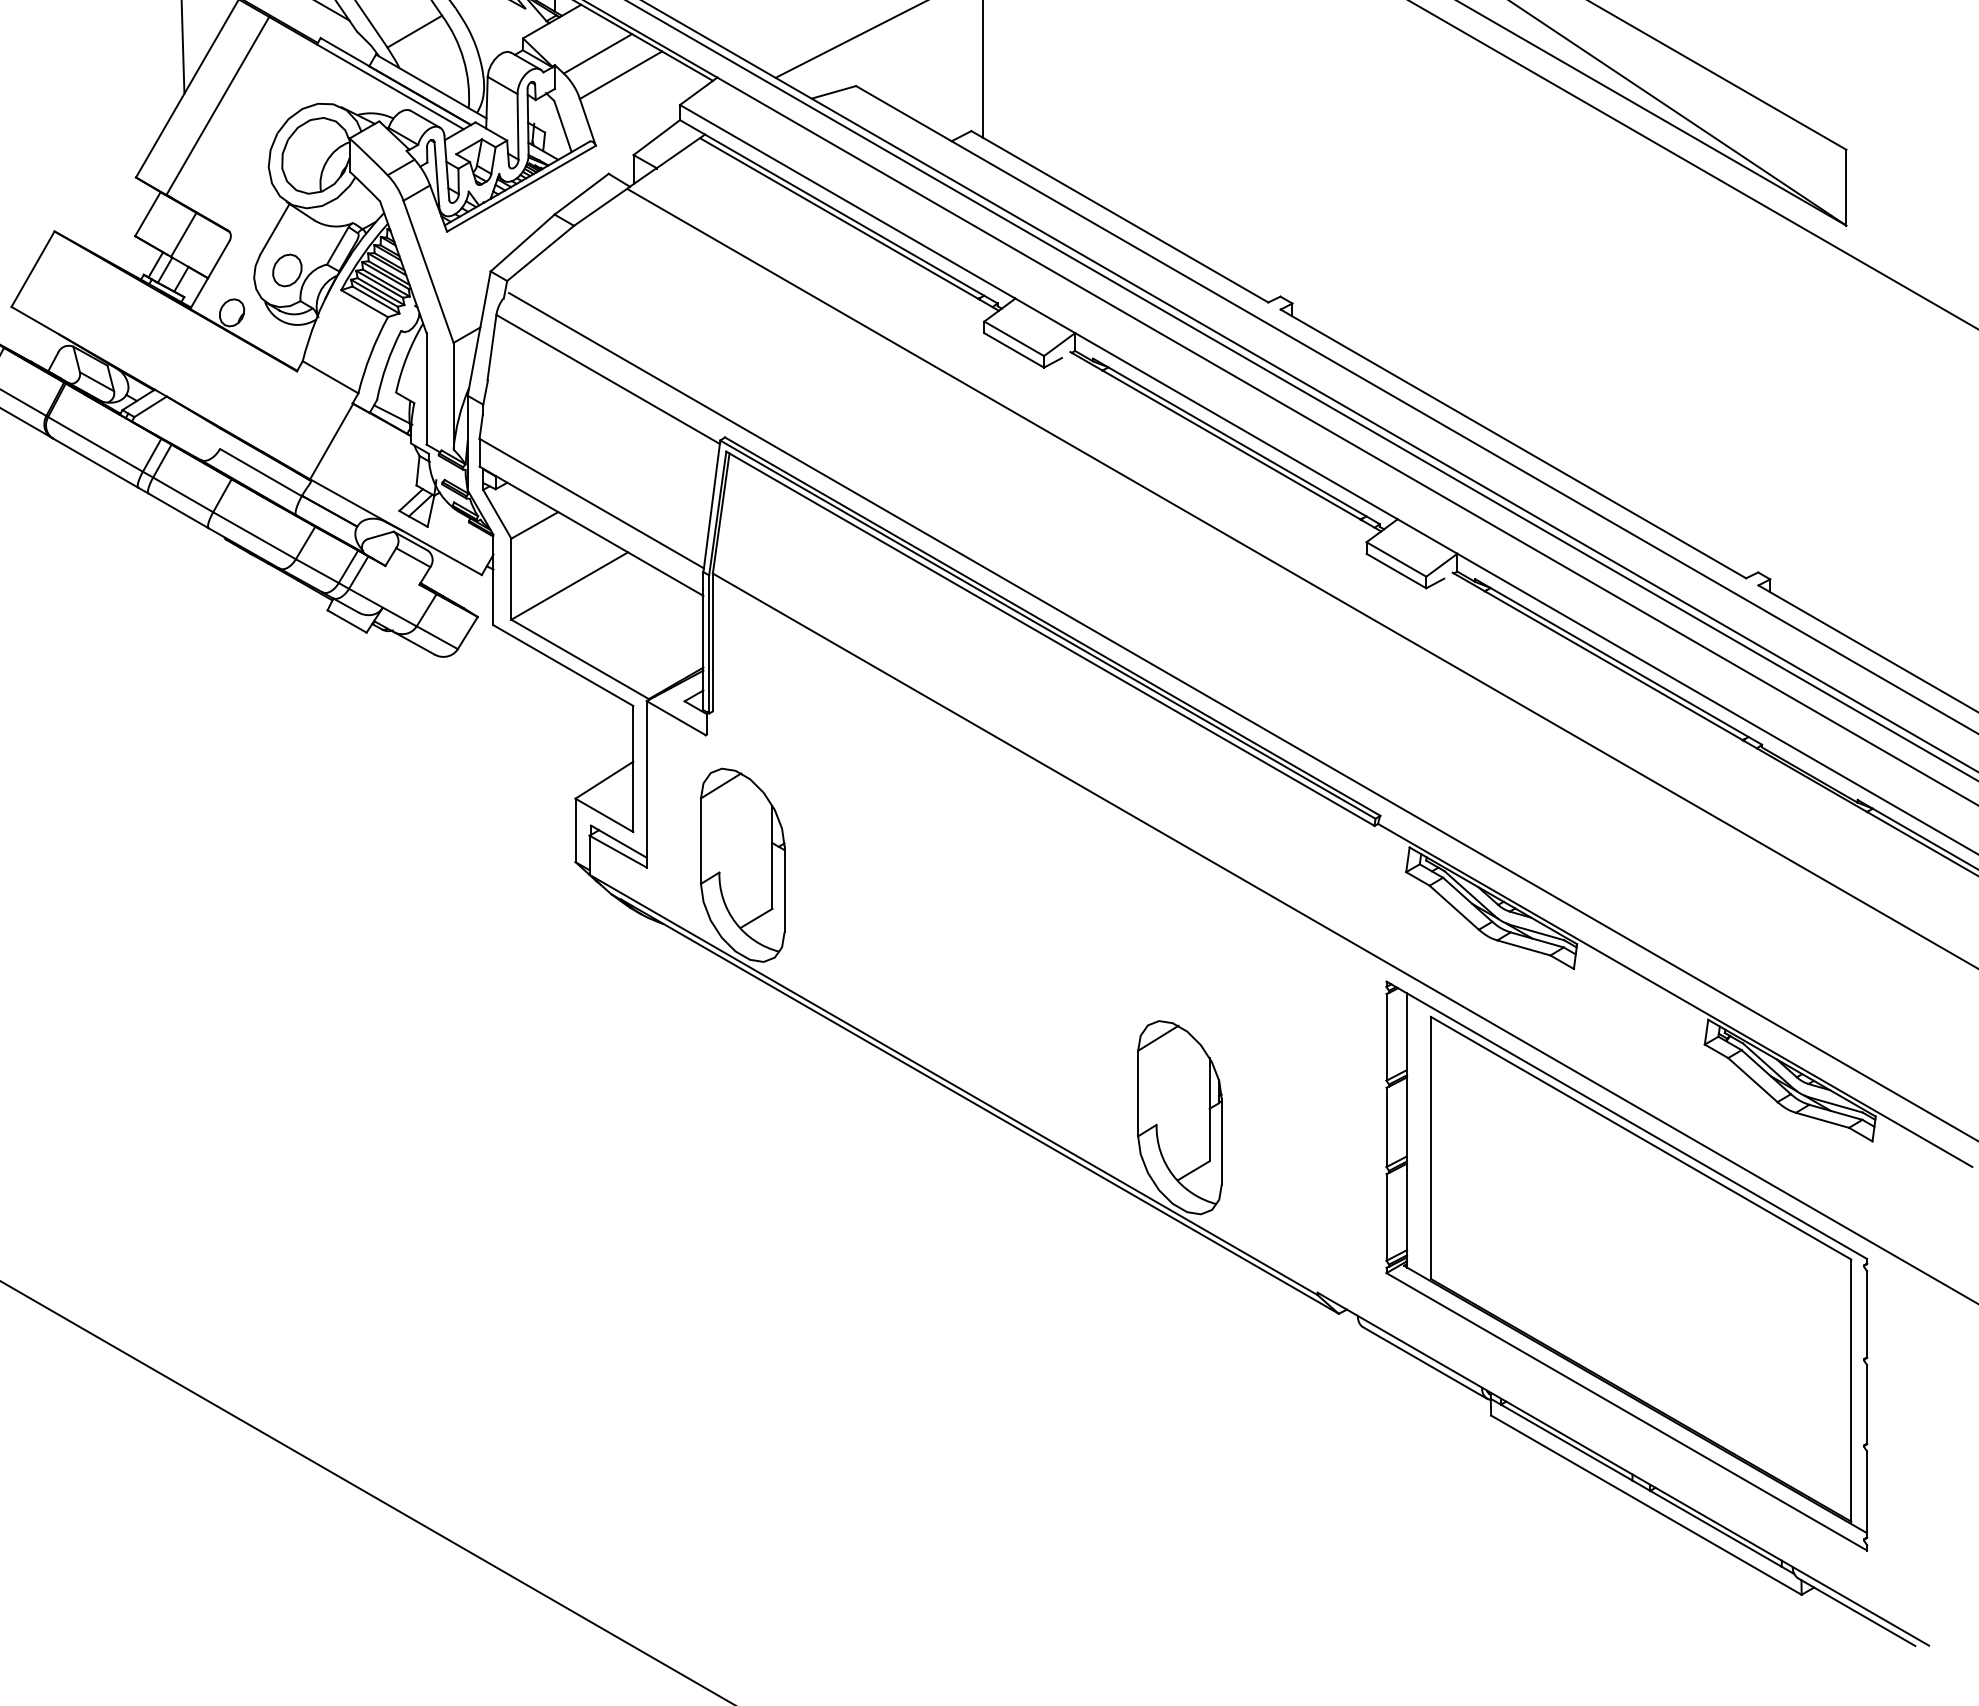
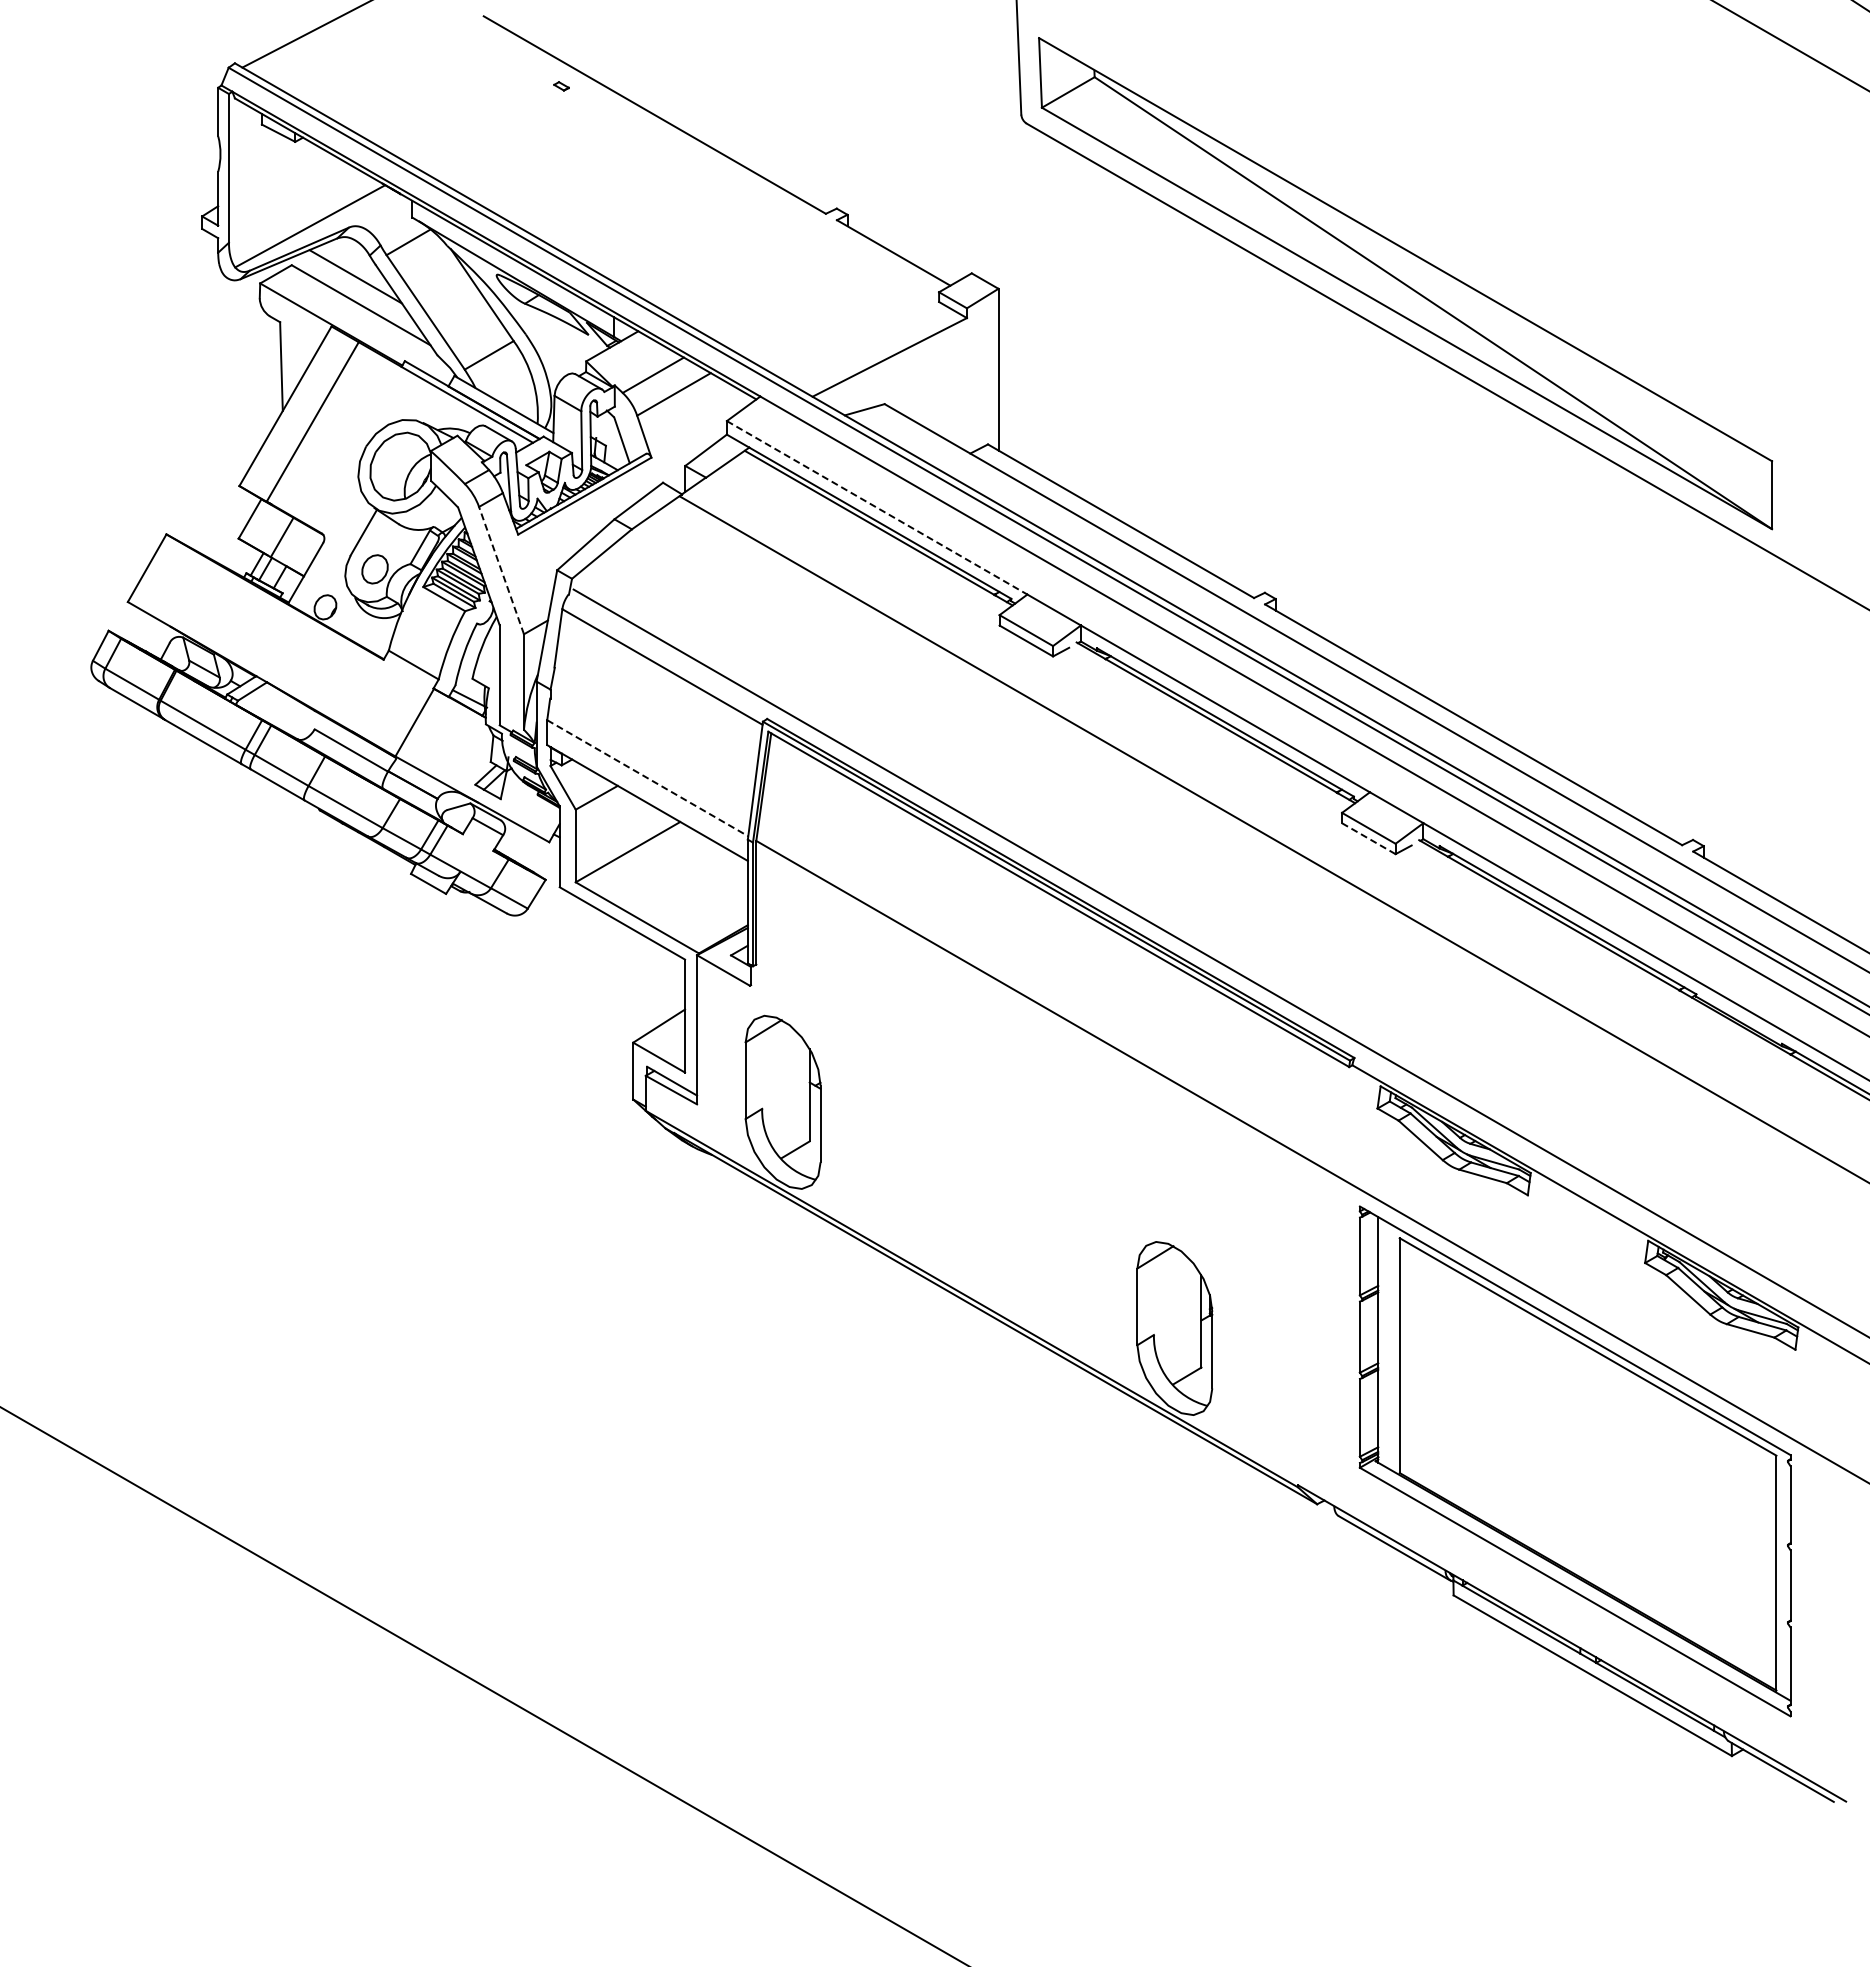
line: (848, 202) -> (877, 508), solid -> dashed
line: (428, 271) -> (501, 570), solid -> dashed
line: (592, 503) -> (648, 778), solid -> dashed
line: (1396, 570) -> (1368, 838), solid -> dashed

